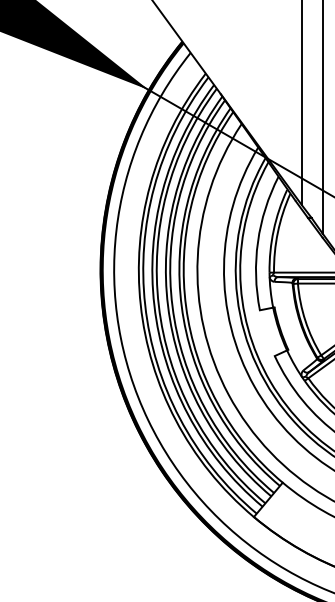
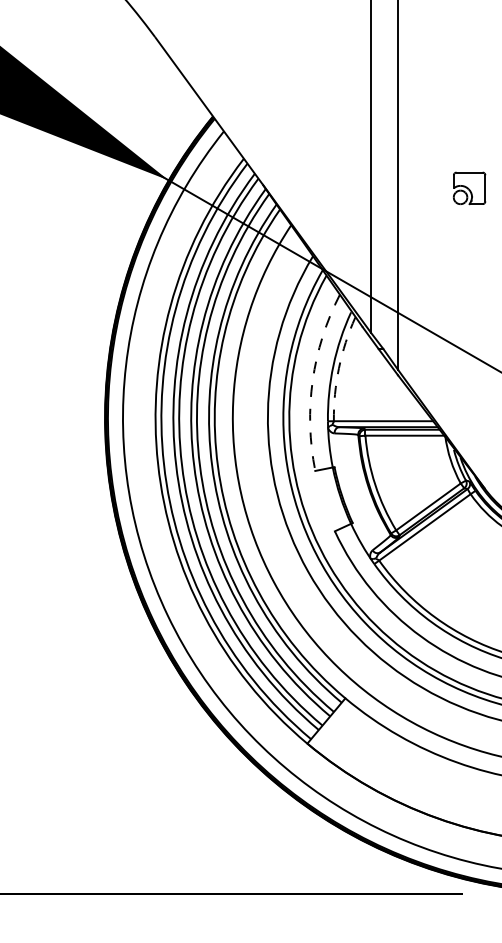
arc: (277, 232) -> (338, 368), solid -> dashed
arc: (257, 241) -> (312, 380), solid -> dashed

